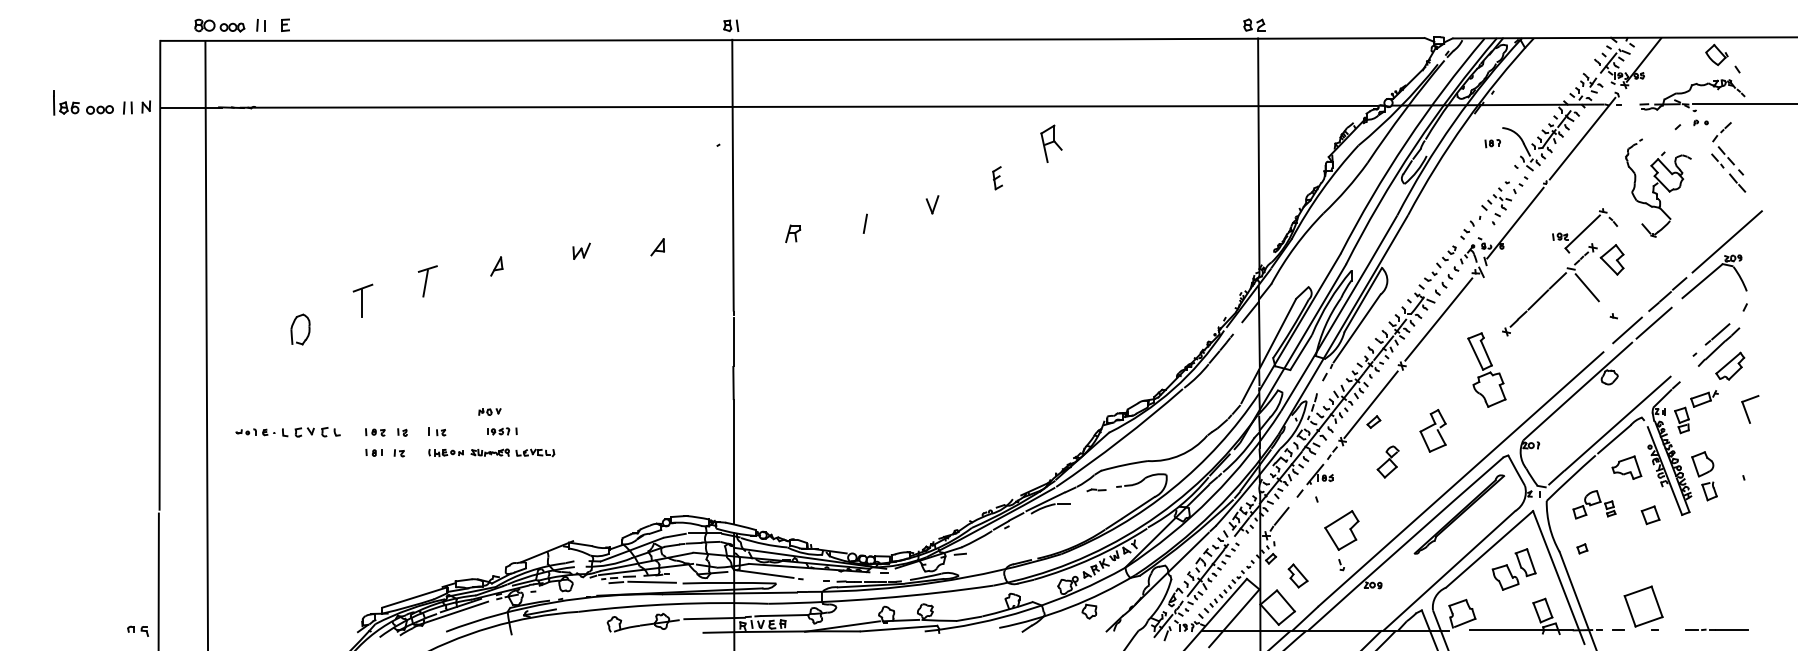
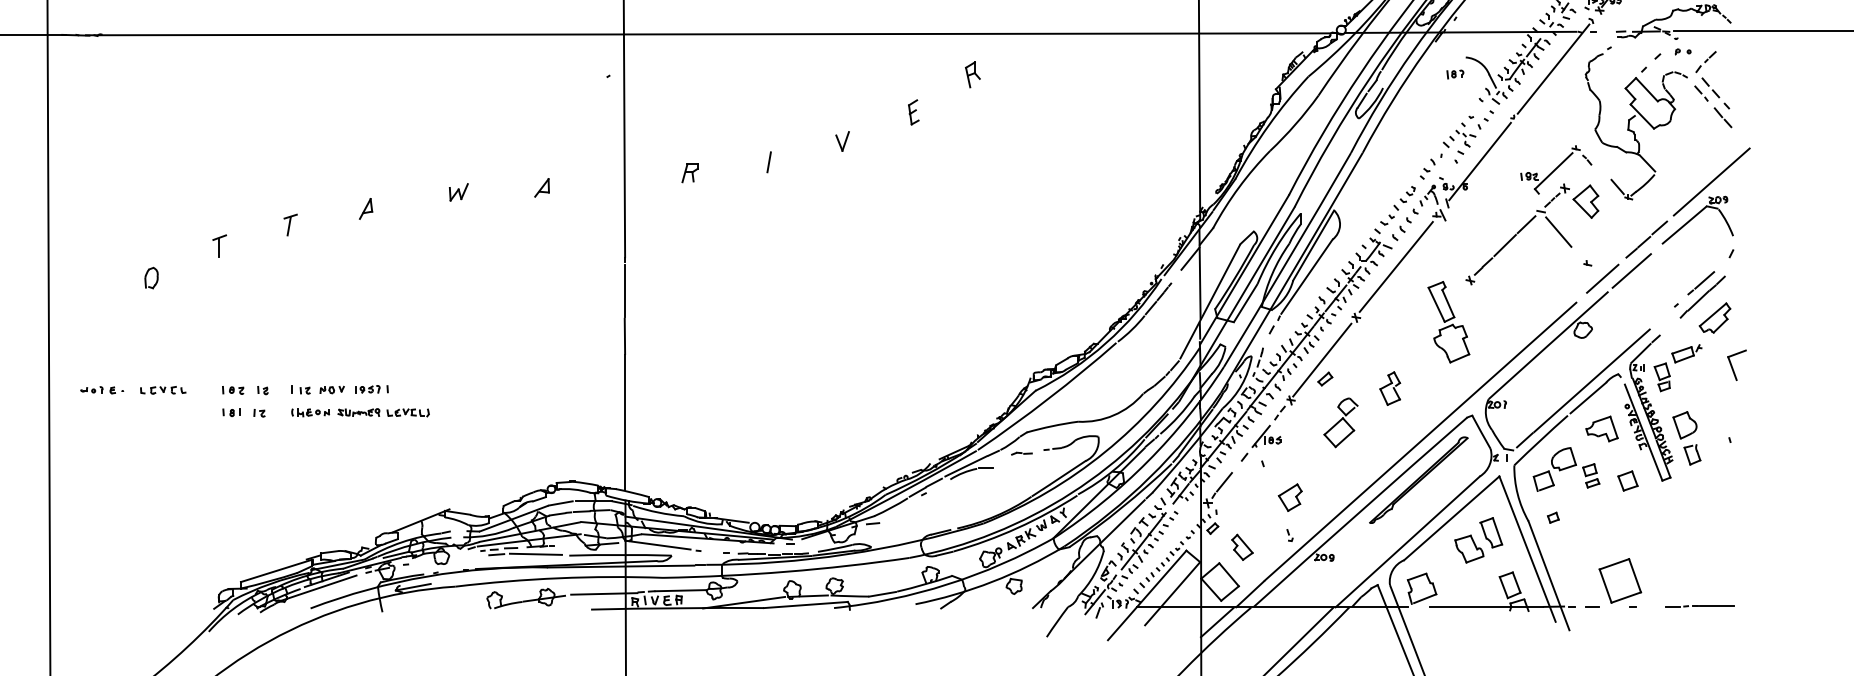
part: (1051, 143) -> (972, 74), size x0.62
part: (1658, 187) -> (1636, 122), size x1.43
part: (427, 280) -> (290, 224), size x0.62
part: (362, 300) -> (219, 246), size x0.62
part: (300, 329) -> (151, 277), size x0.62
part: (489, 411) -> (331, 389), moved
part: (1433, 430) -> (1390, 388), size x0.71
part: (311, 432) -> (163, 390), size x0.71
part: (1388, 461) -> (1341, 422), size x1.43
part: (1594, 504) -> (1566, 469), size x1.43
part: (1341, 530) -> (1289, 497), size x0.62

